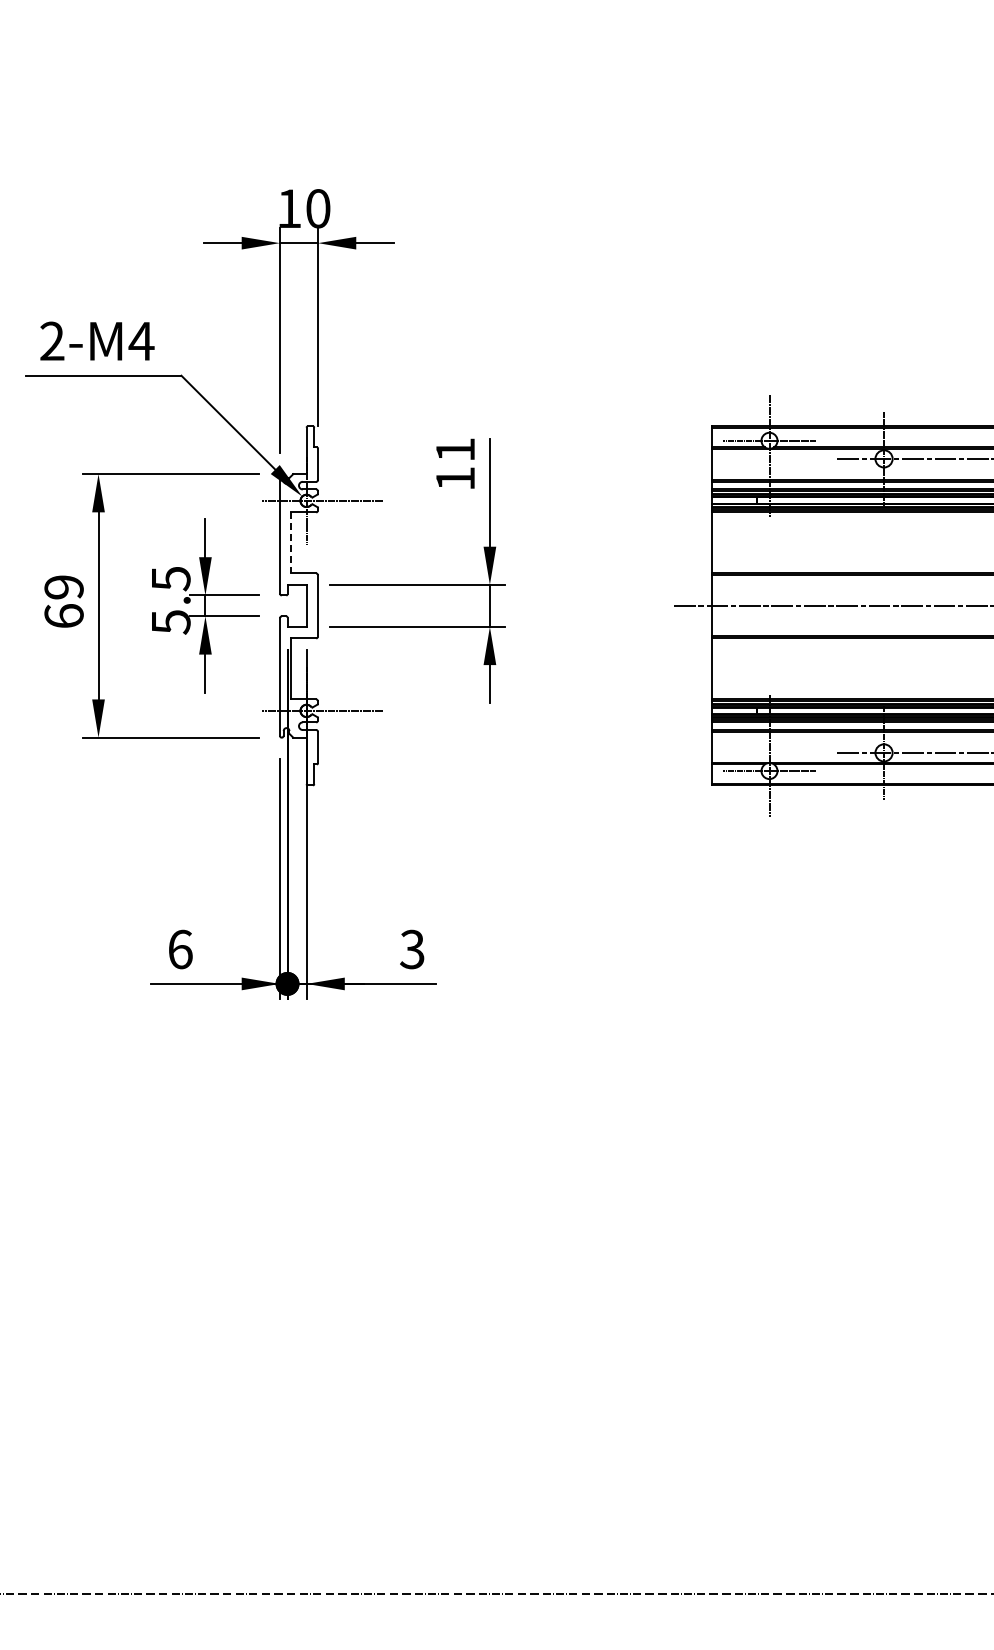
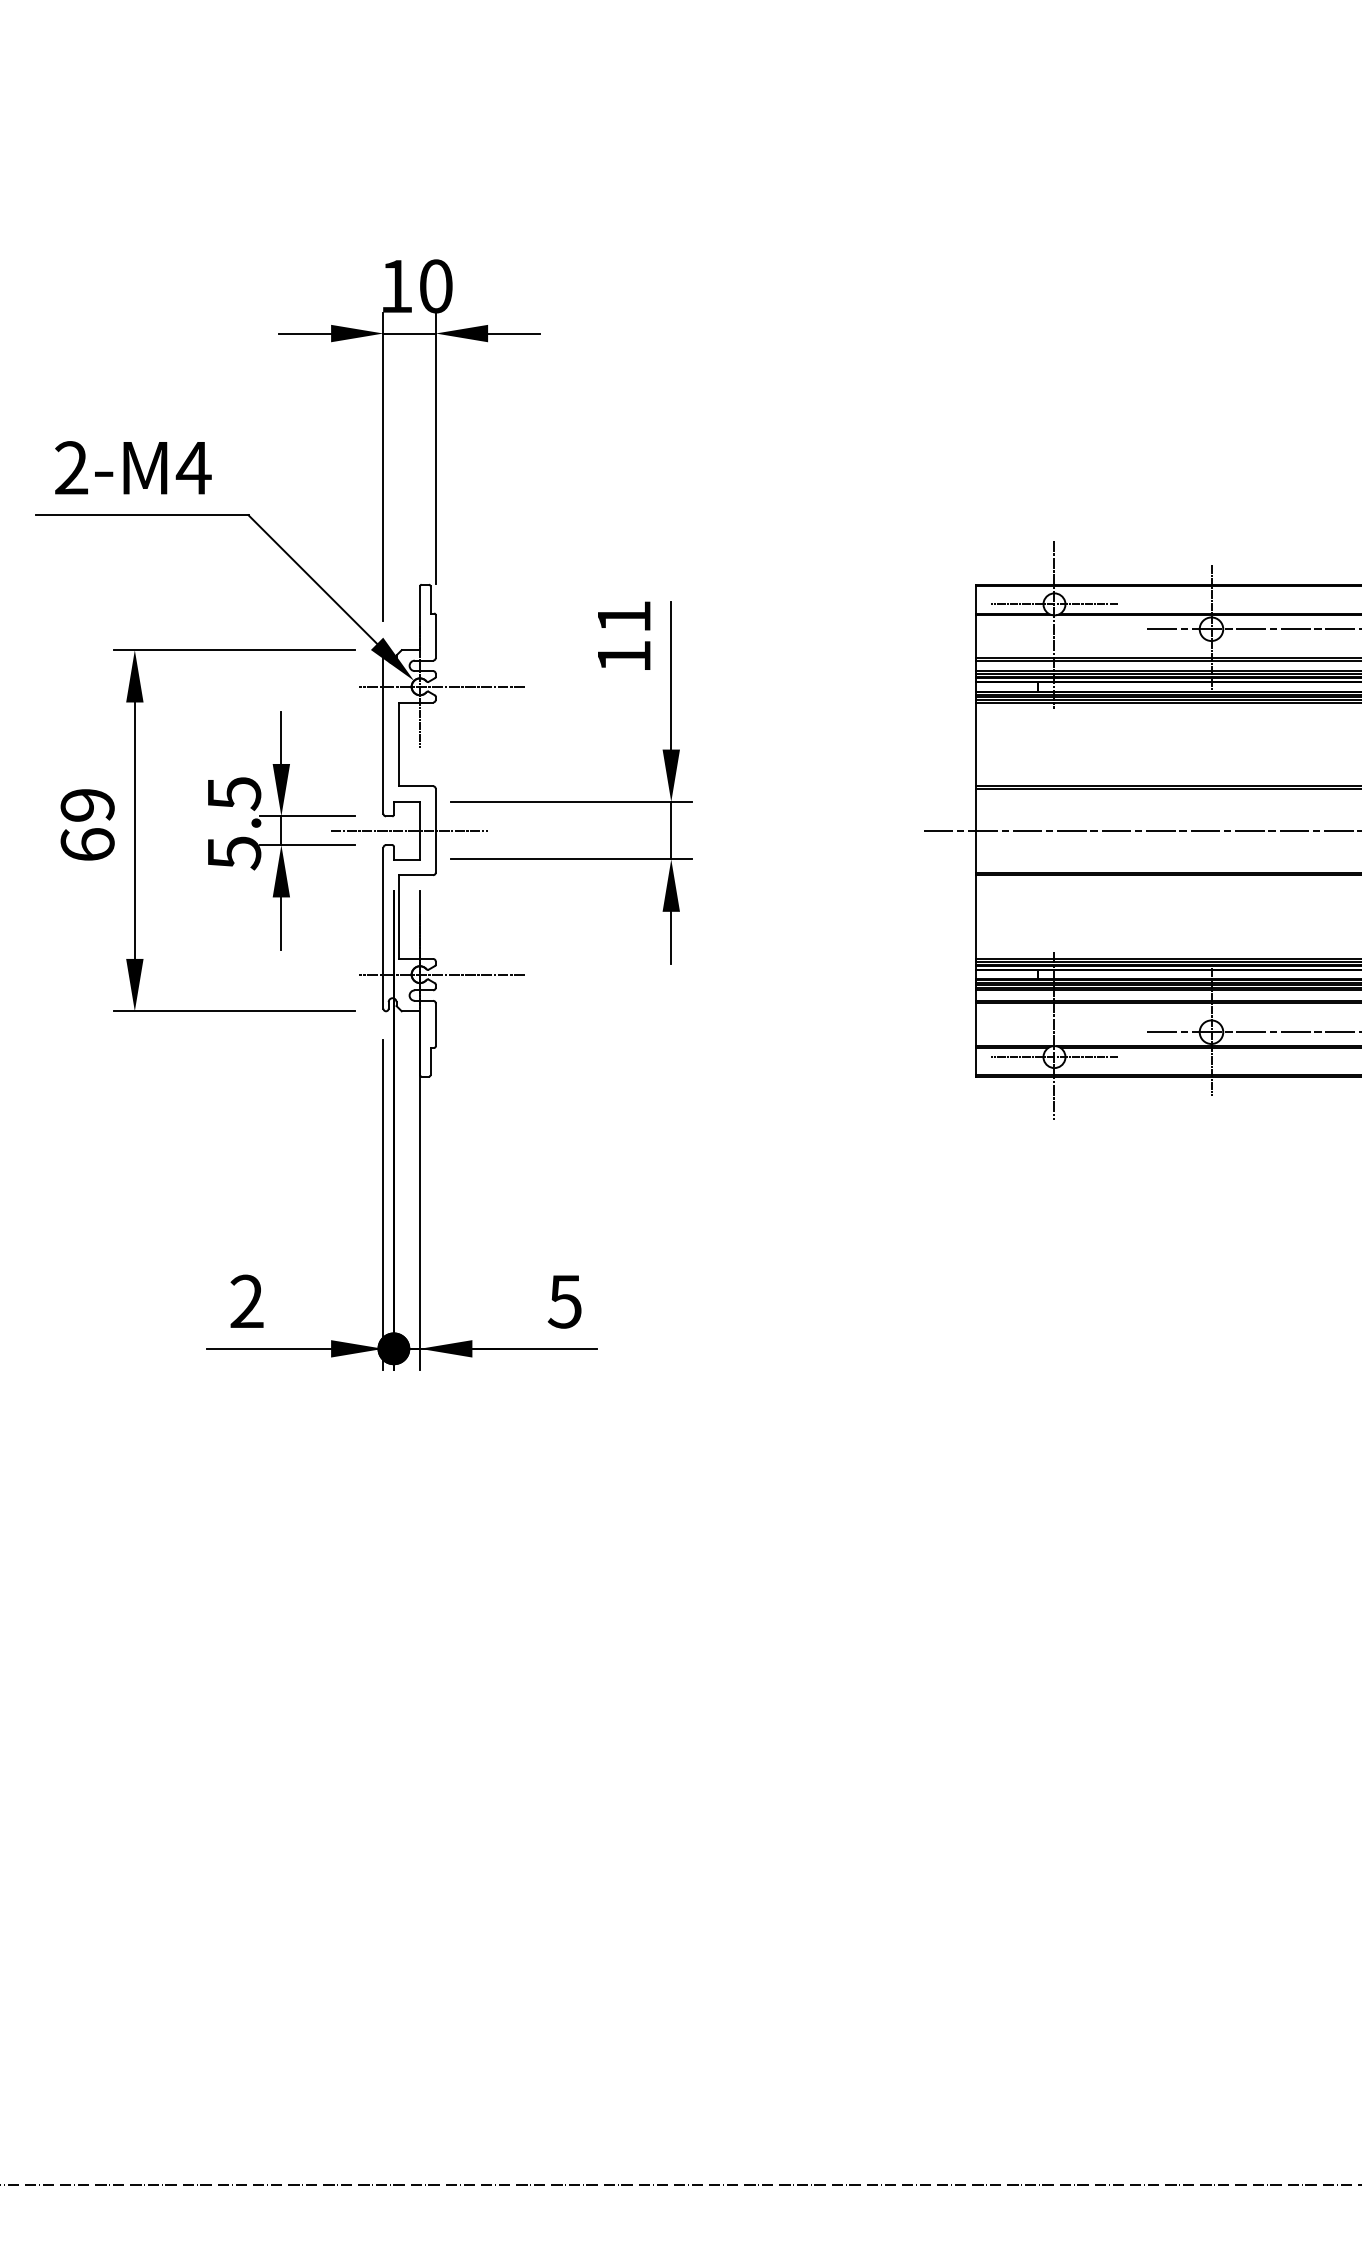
line: (291, 542) -> (399, 743), dashed -> solid
line: (298, 605) -> (408, 830), added
text: (412, 948) -> (565, 1300), 3 -> 5
text: (180, 949) -> (247, 1301), 6 -> 2

